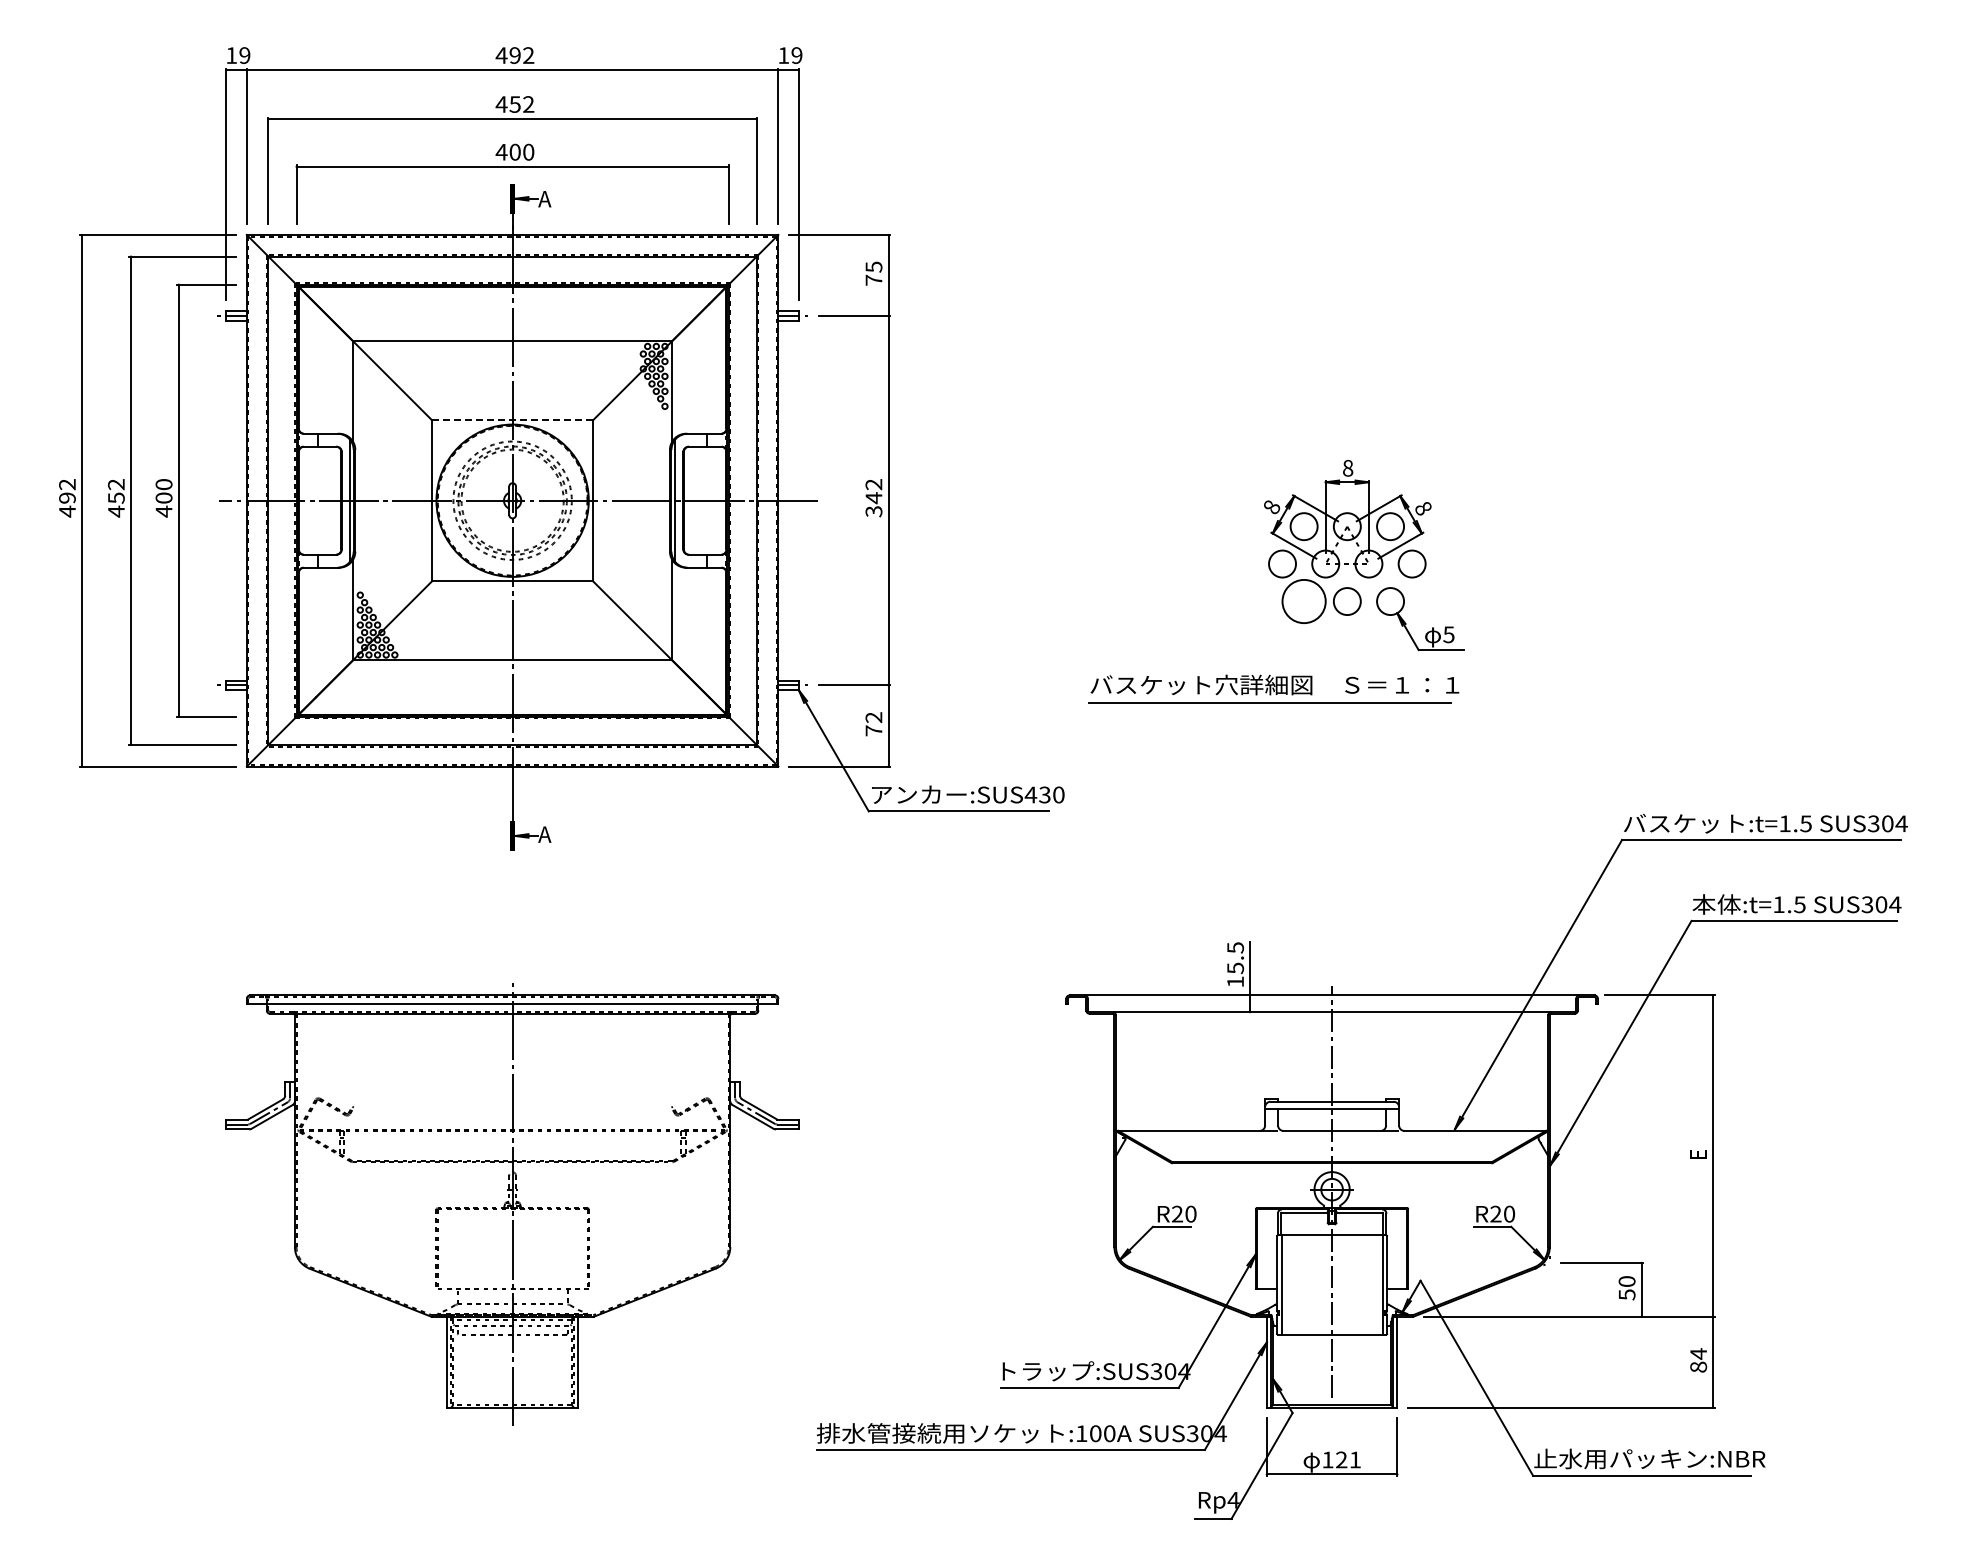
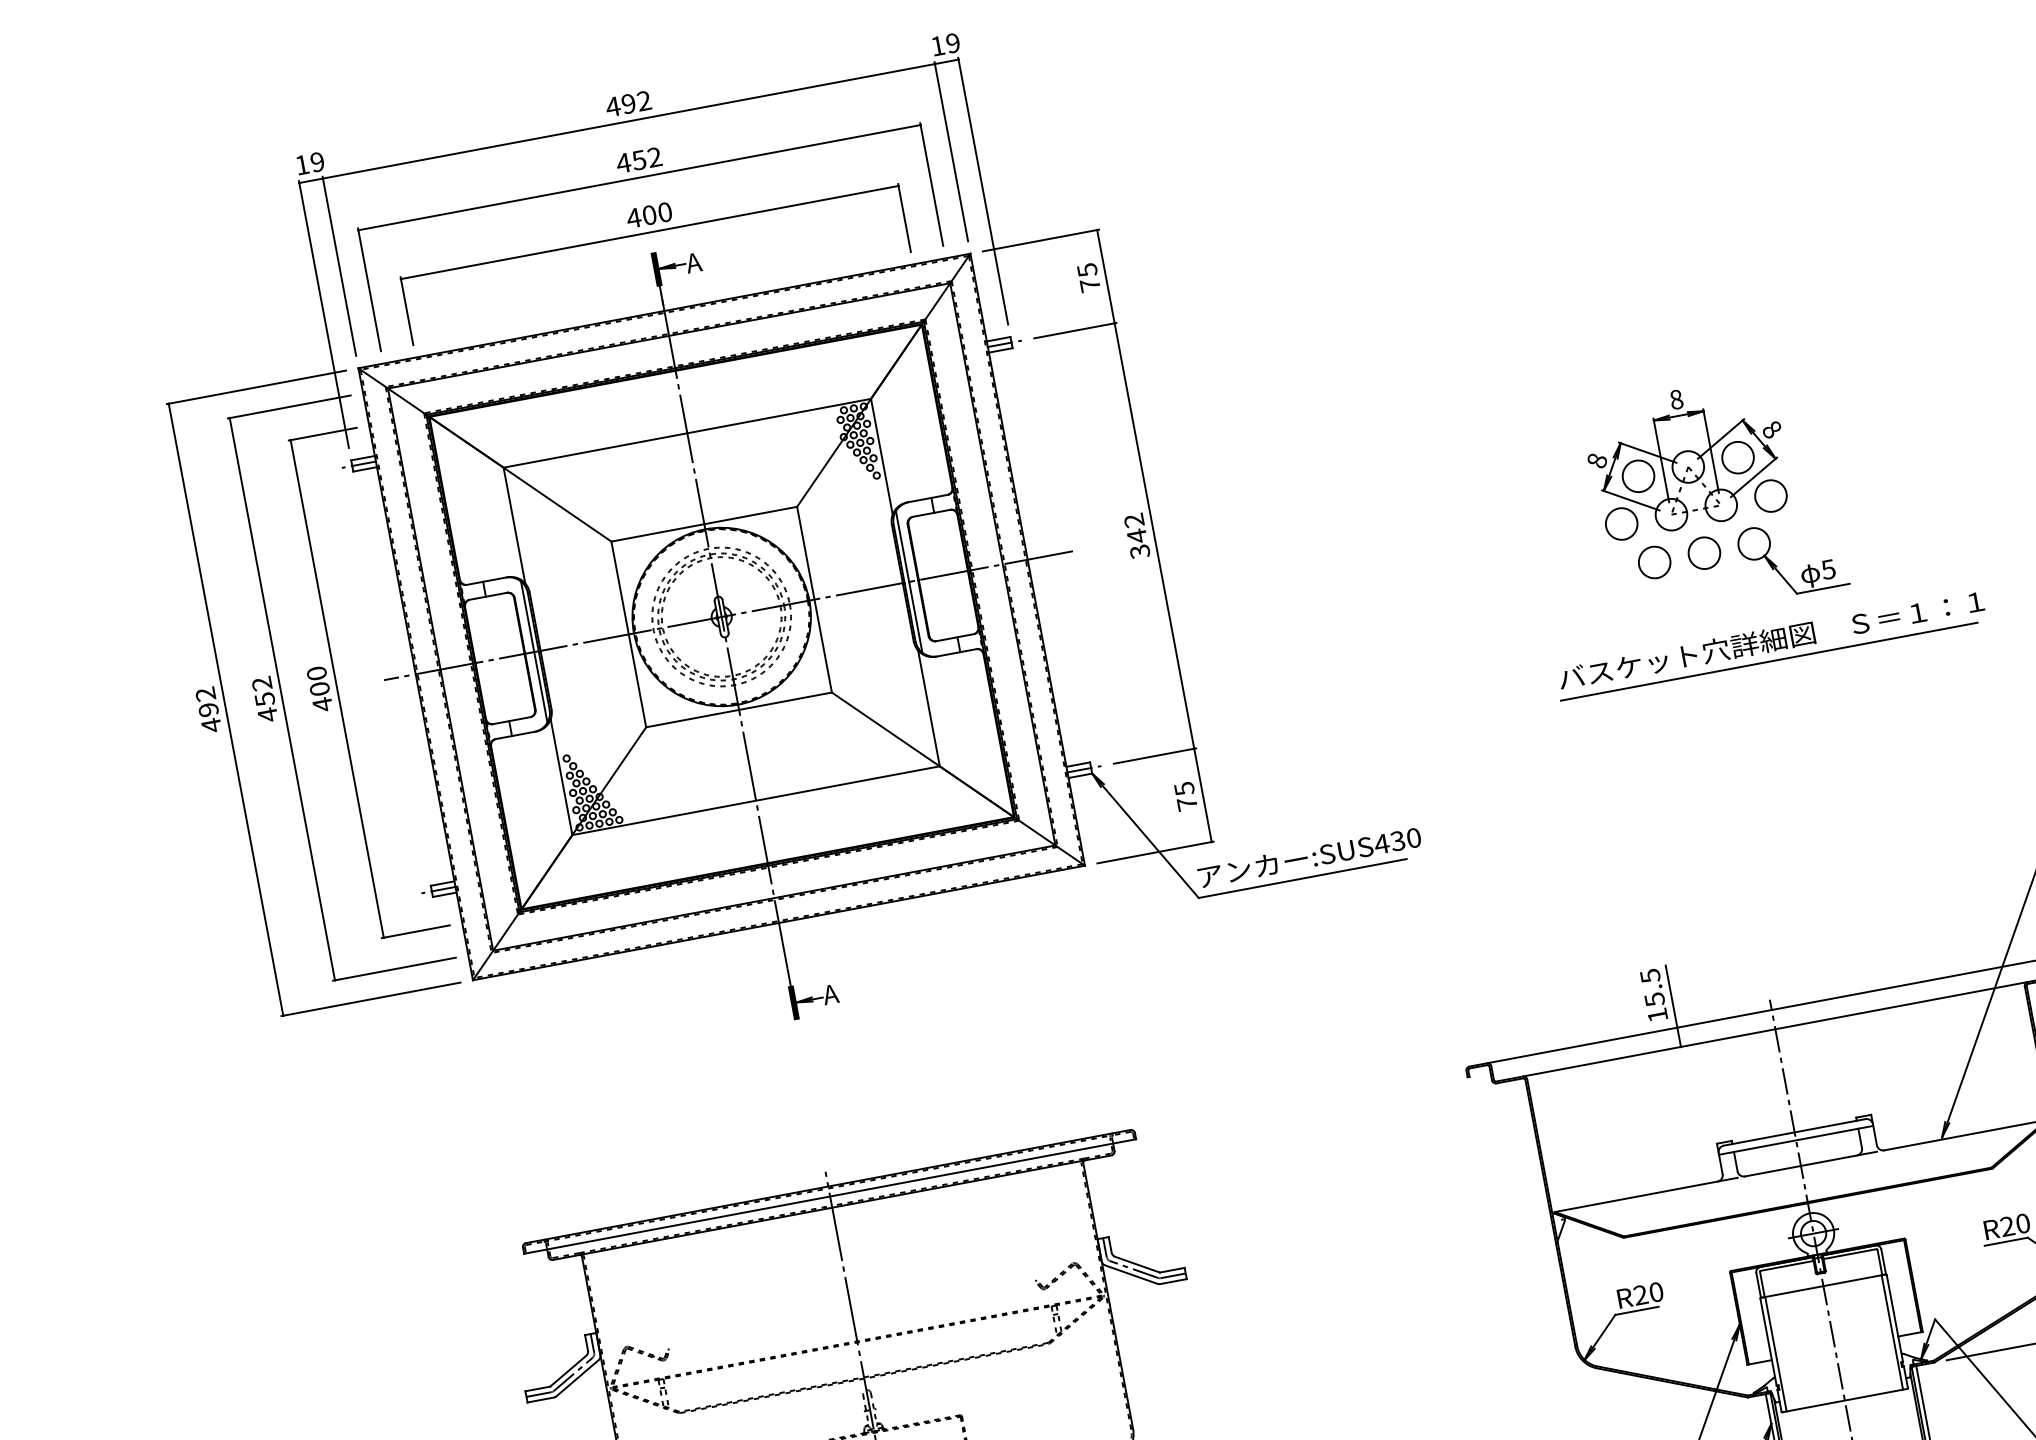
line: (512, 420) -> (704, 524), dashed -> solid
circle: (1303, 601) -> (1653, 562), size x0.62
part: (1273, 688) -> (1770, 644), moved
text: (873, 717) -> (1183, 788), 72 -> 75

